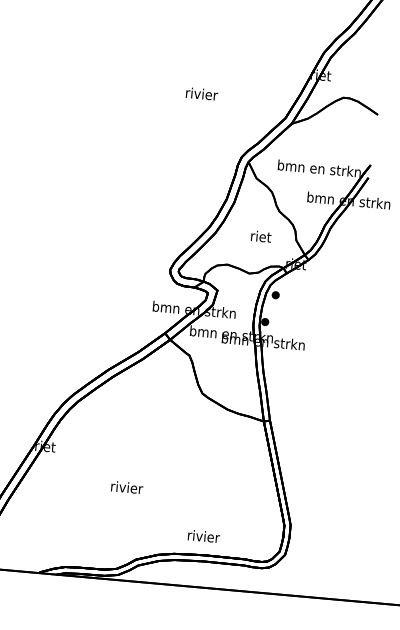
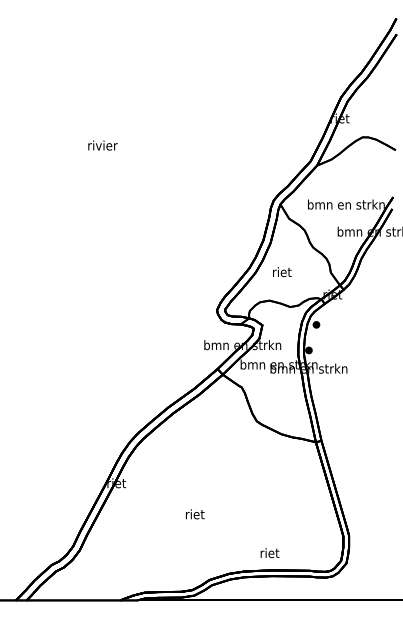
text: (201, 93) -> (102, 145), moved
text: (261, 237) -> (282, 272), moved
text: (127, 487) -> (195, 514), rivier -> riet
text: (203, 536) -> (269, 553), rivier -> riet

